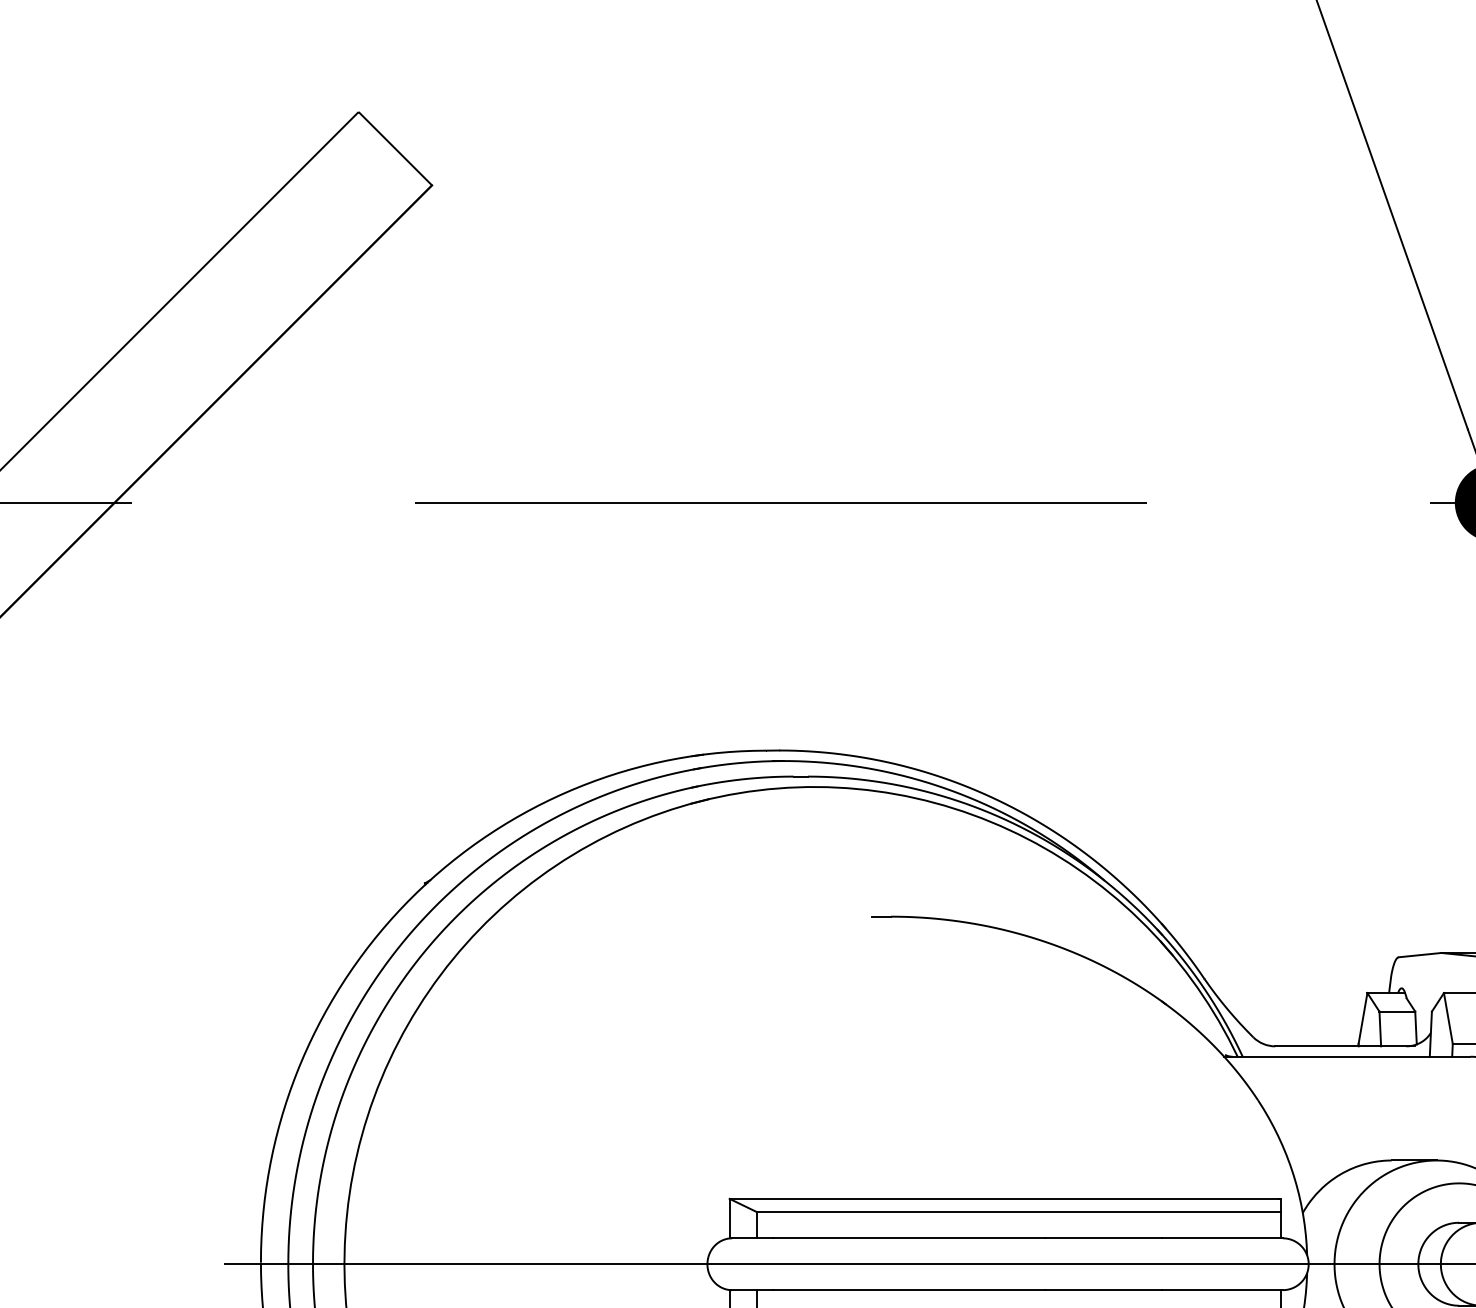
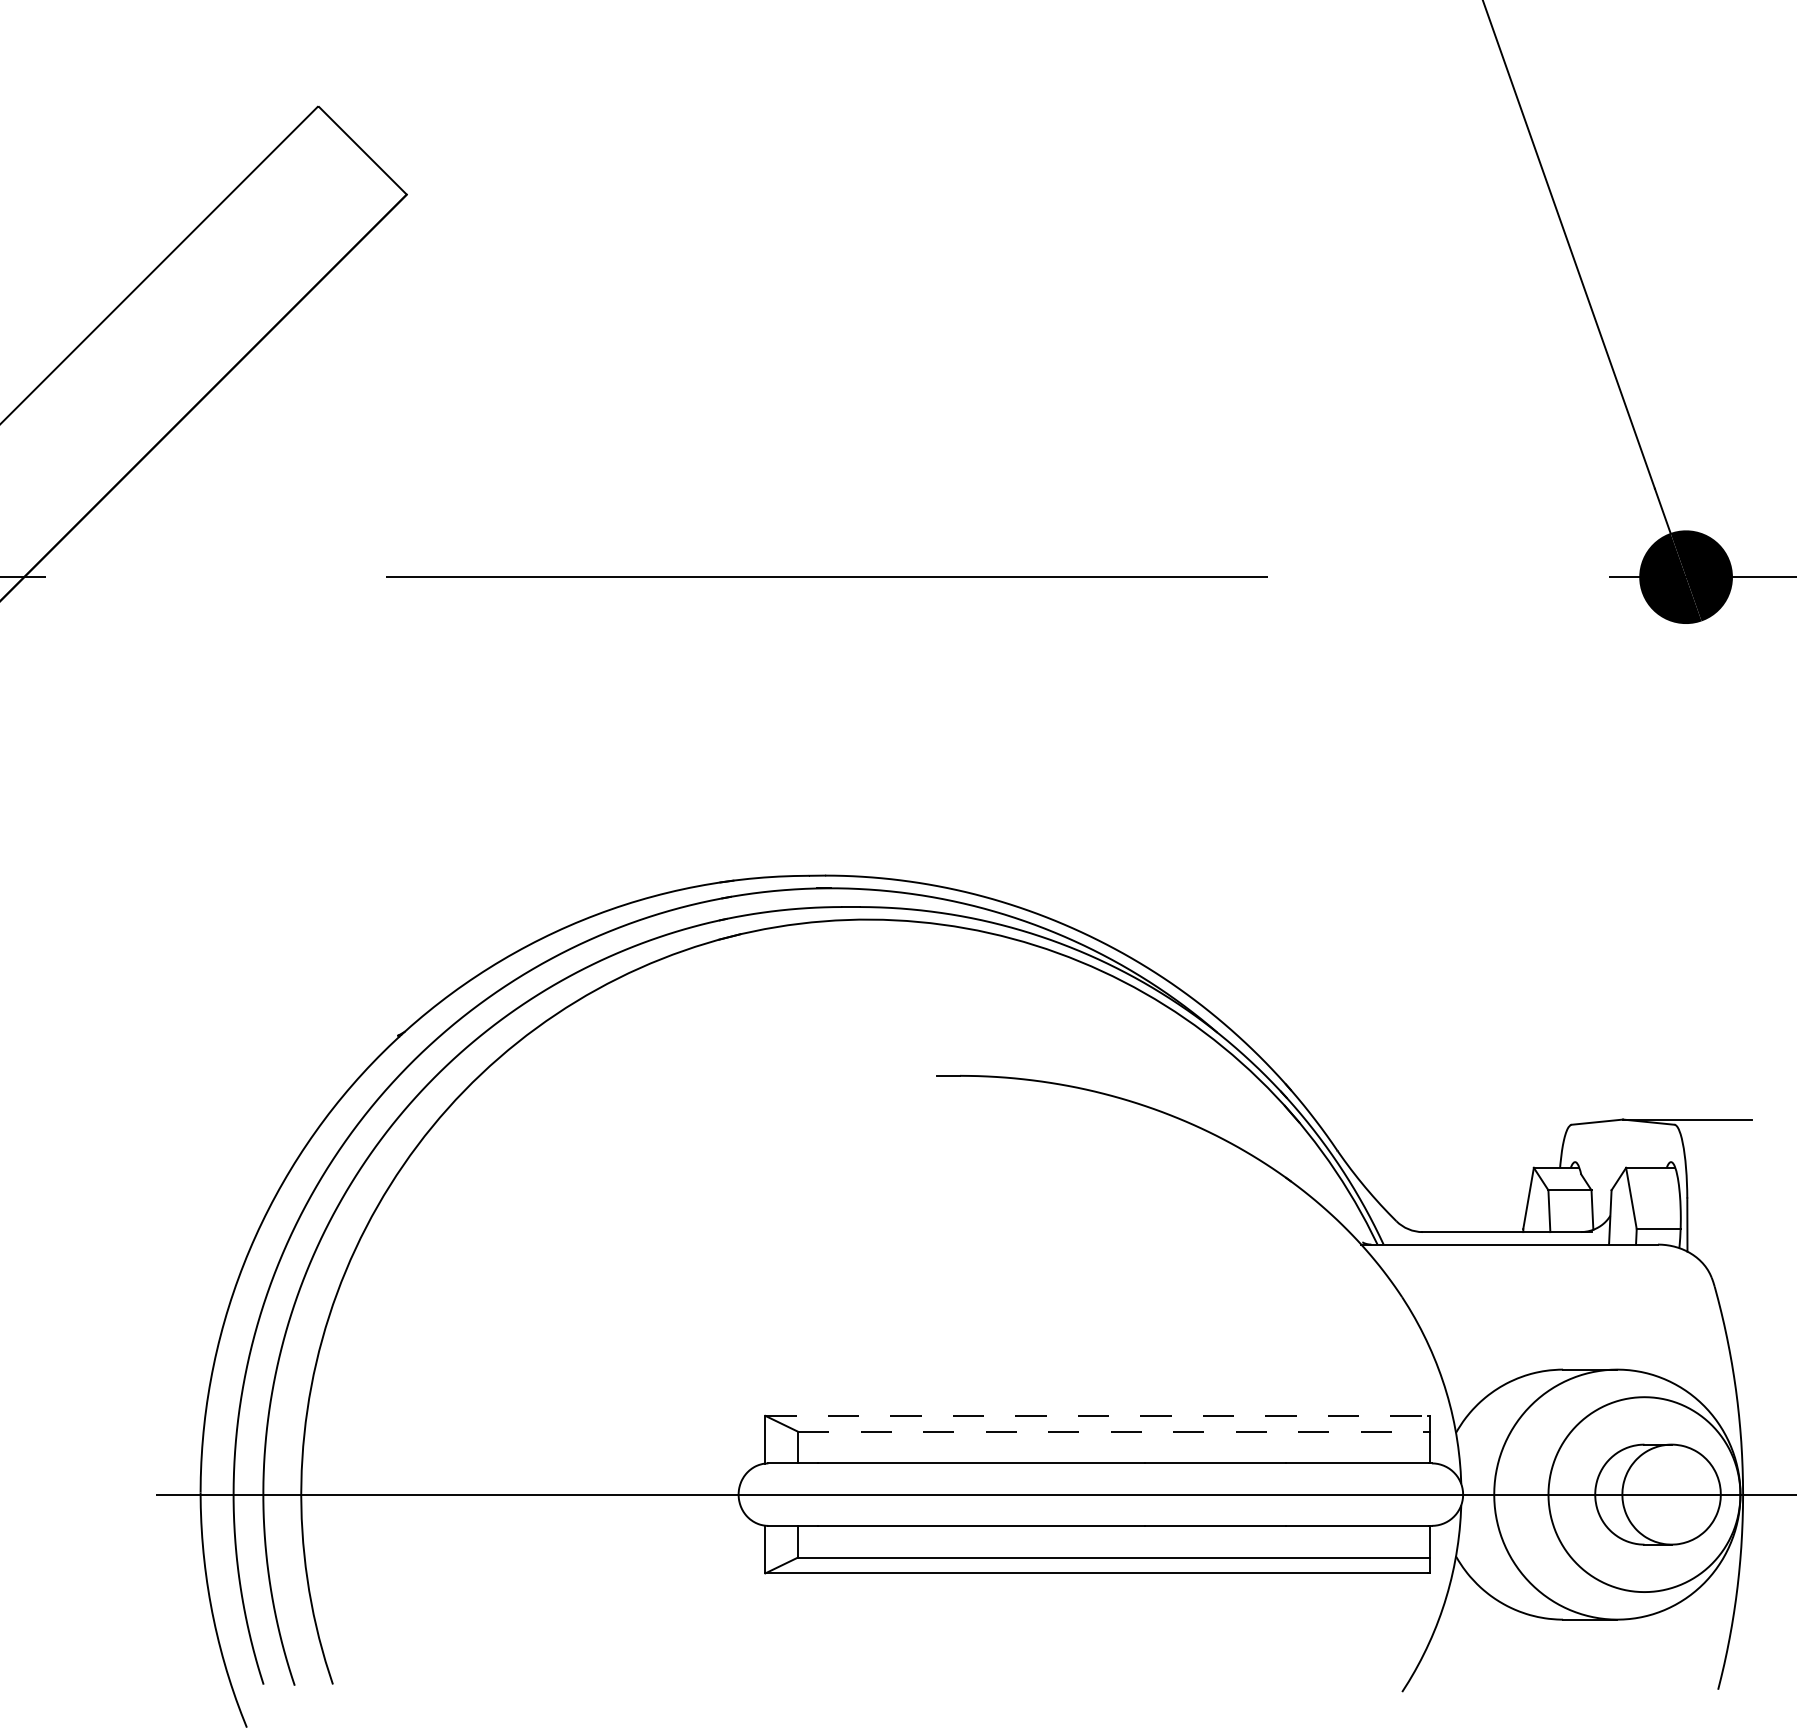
line: (1005, 1198) -> (1097, 1415), solid -> dashed
line: (1019, 1211) -> (1114, 1431), solid -> dashed

